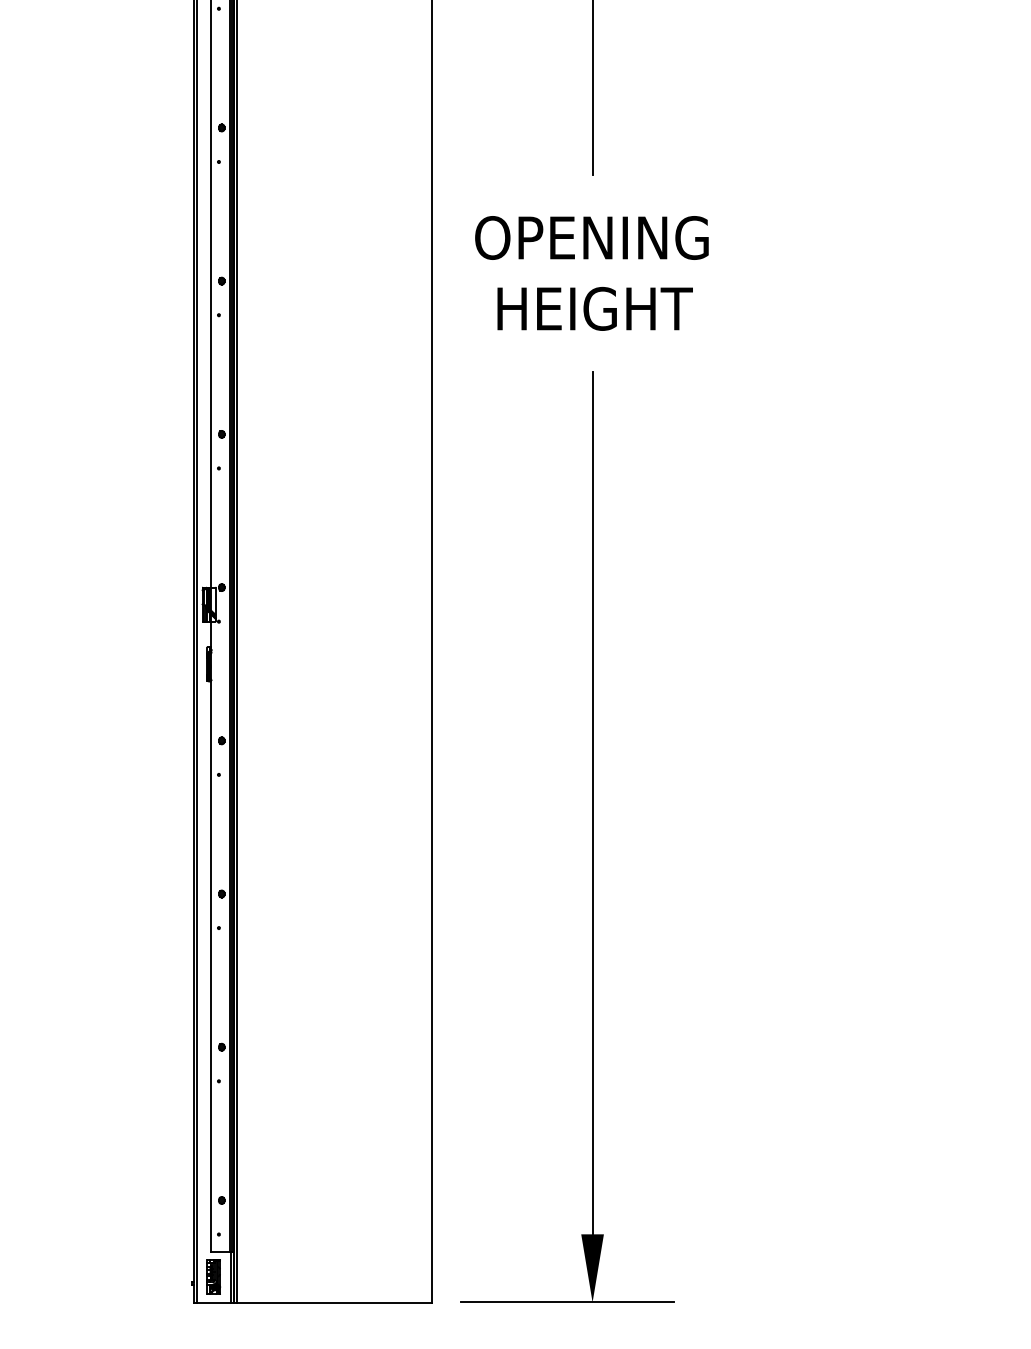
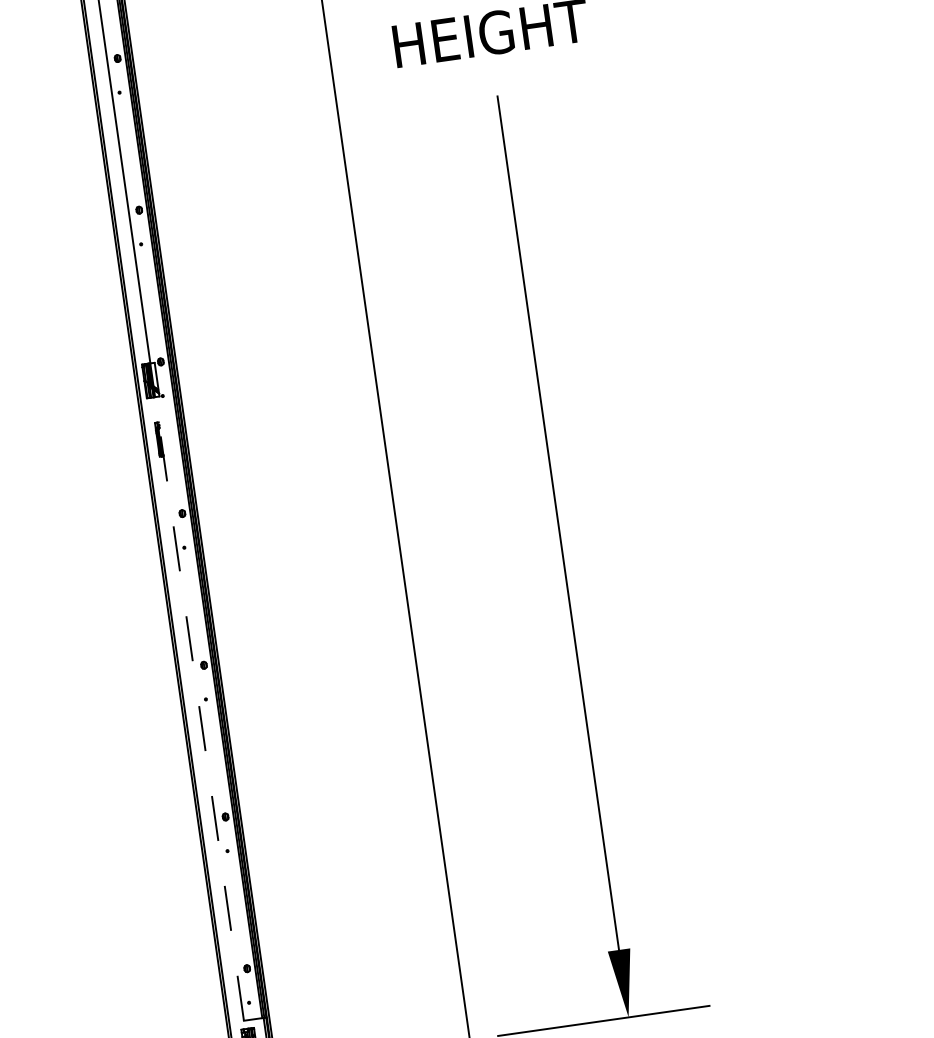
line: (211, 936) -> (199, 708), solid -> dashed

